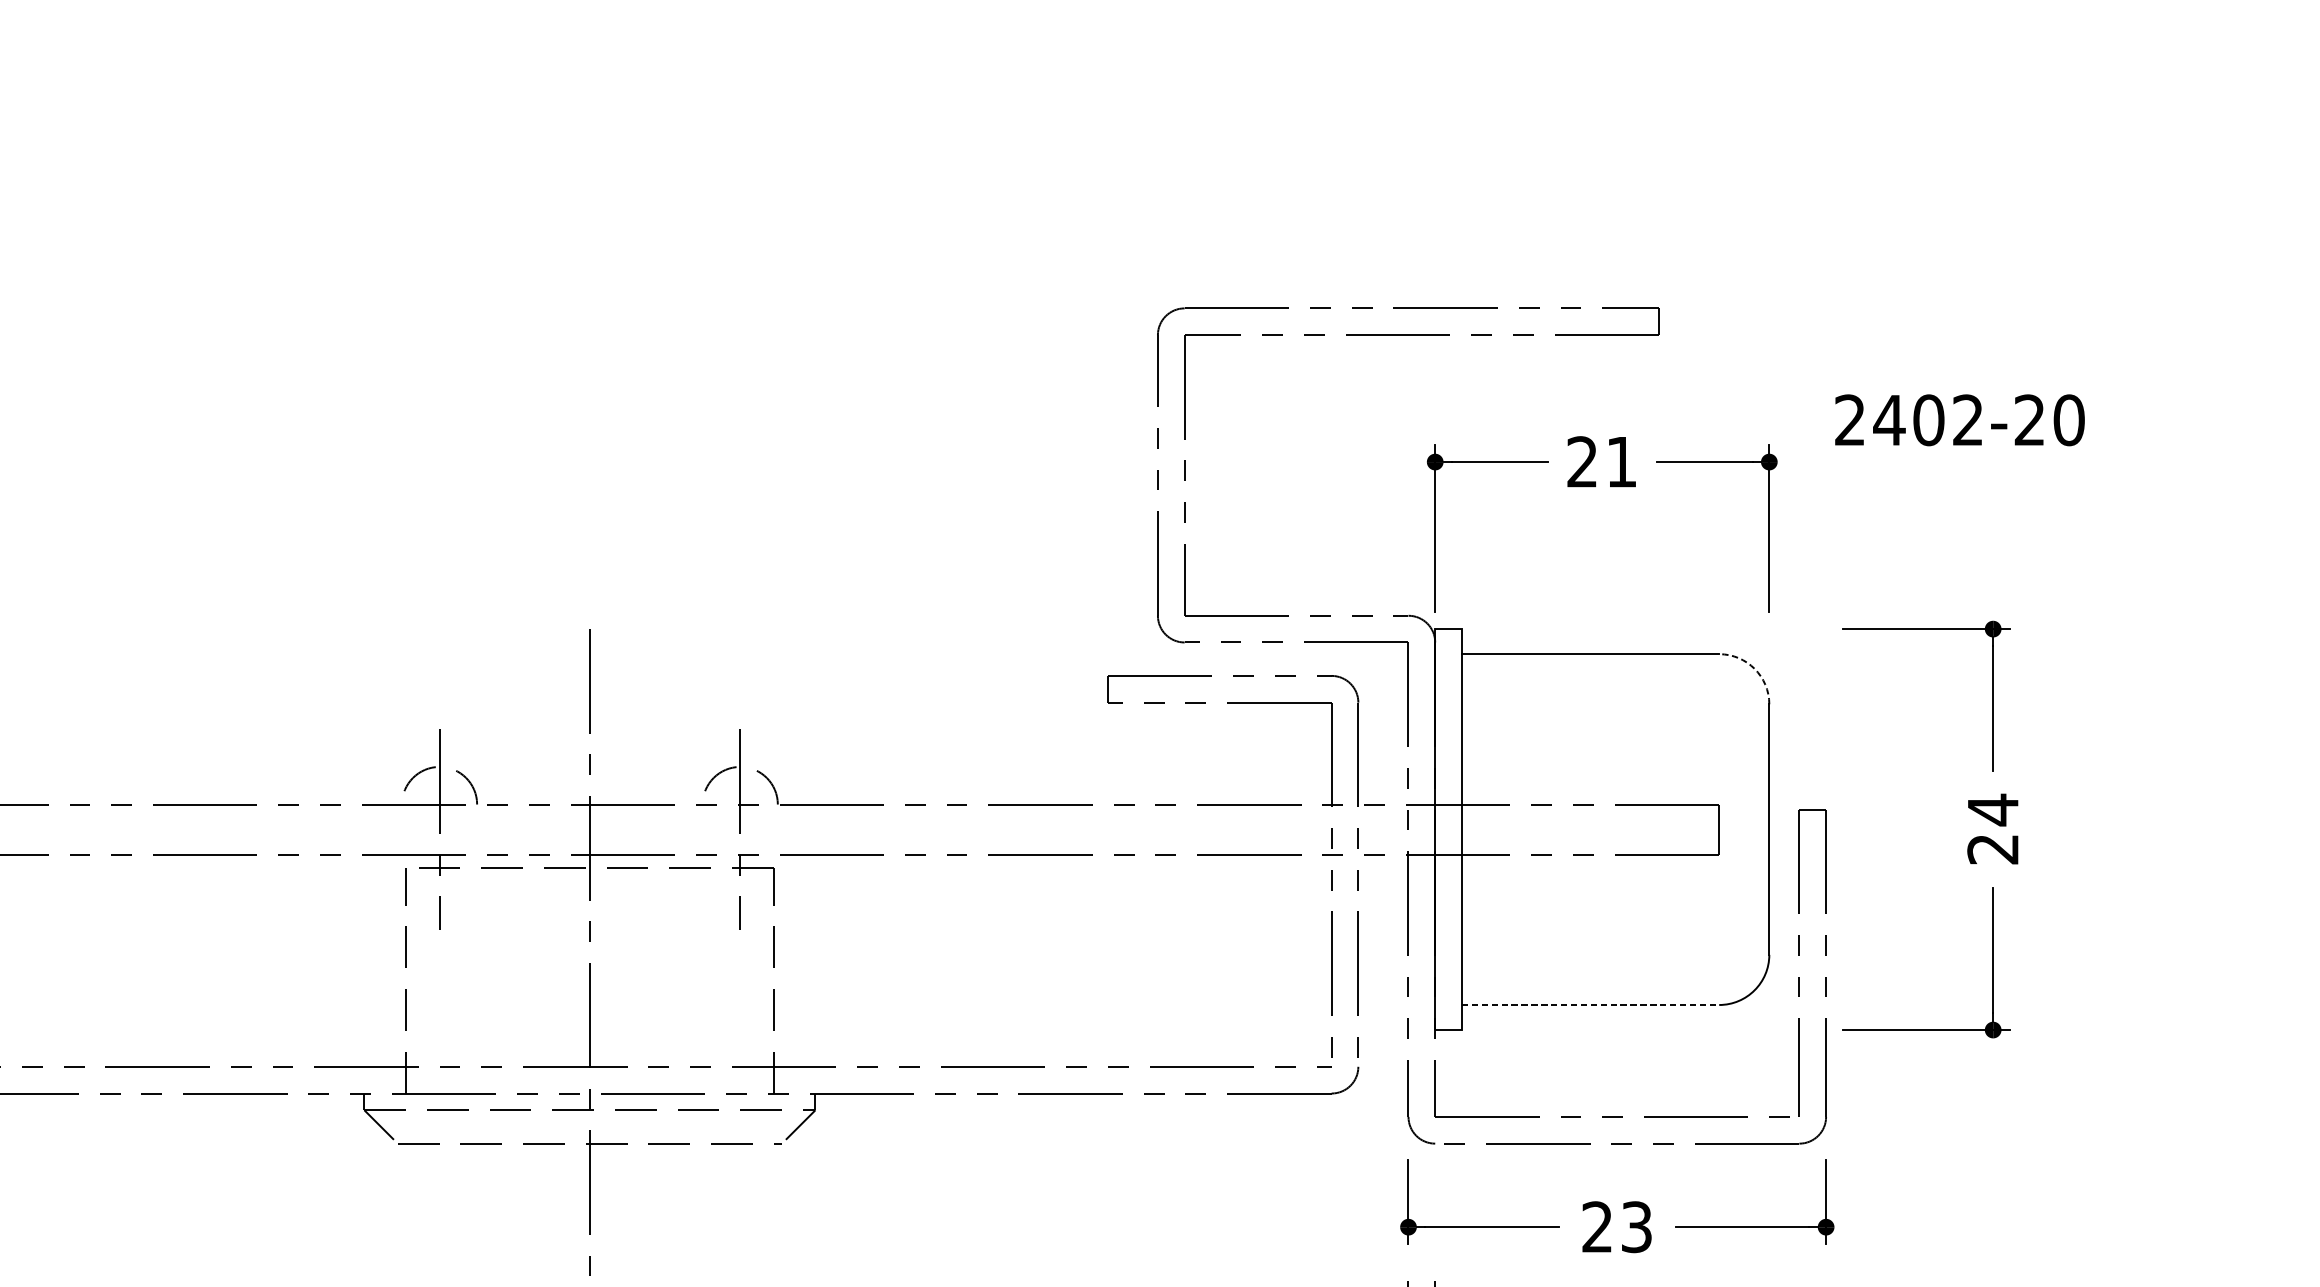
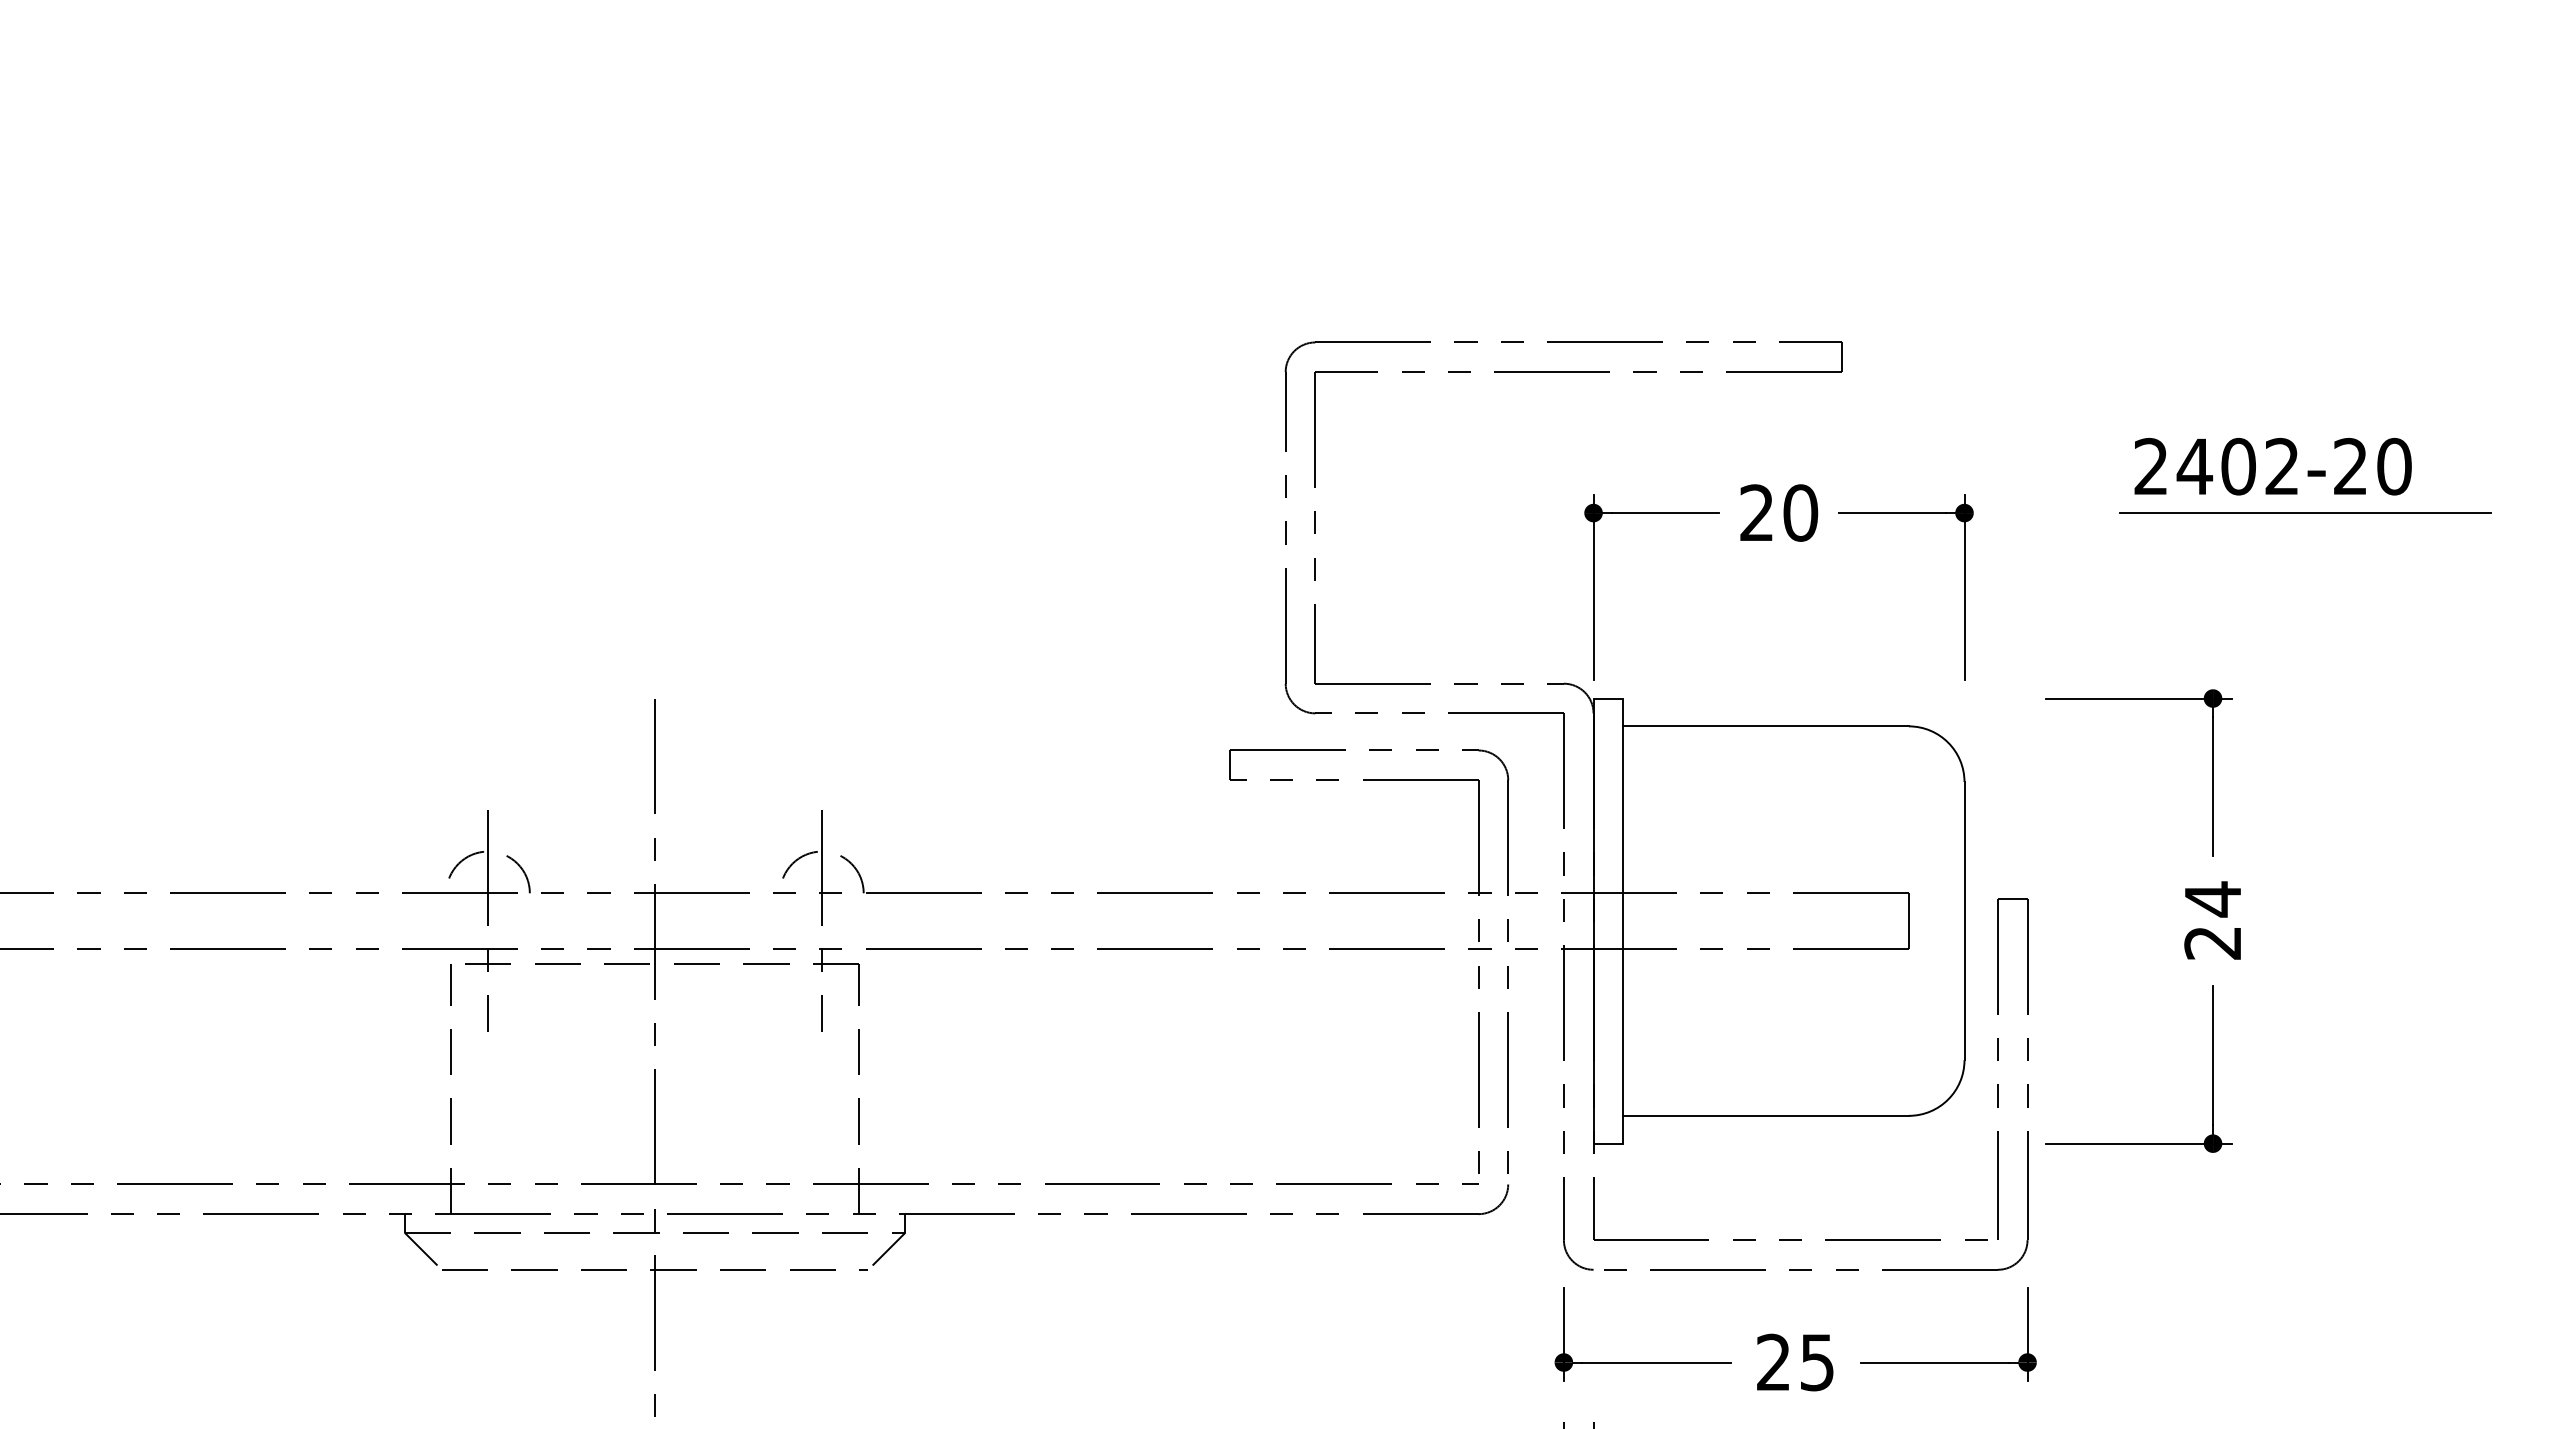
text: (1959, 420) -> (2272, 466), moved
text: (1621, 461) -> (1800, 512), 21 -> 20
line: (2076, 462) -> (2305, 513), added
arc: (1754, 668) -> (1948, 742), dashed -> solid
line: (1590, 1004) -> (1766, 1115), dashed -> solid
text: (1636, 1226) -> (1817, 1361), 23 -> 25

